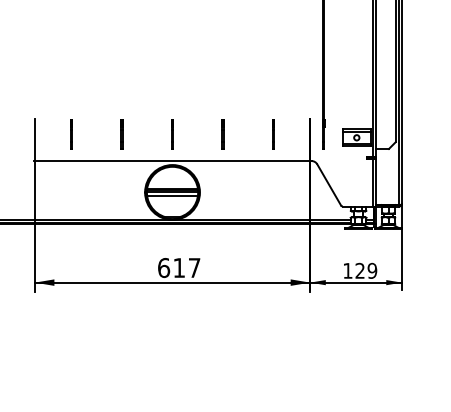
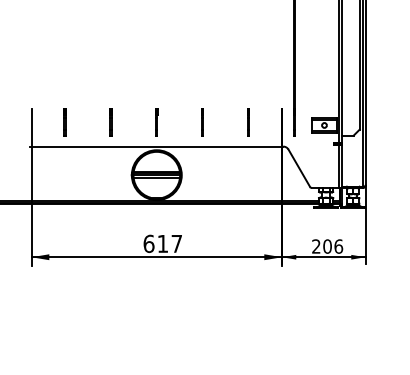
text: (360, 270) -> (327, 246), 129 -> 206

